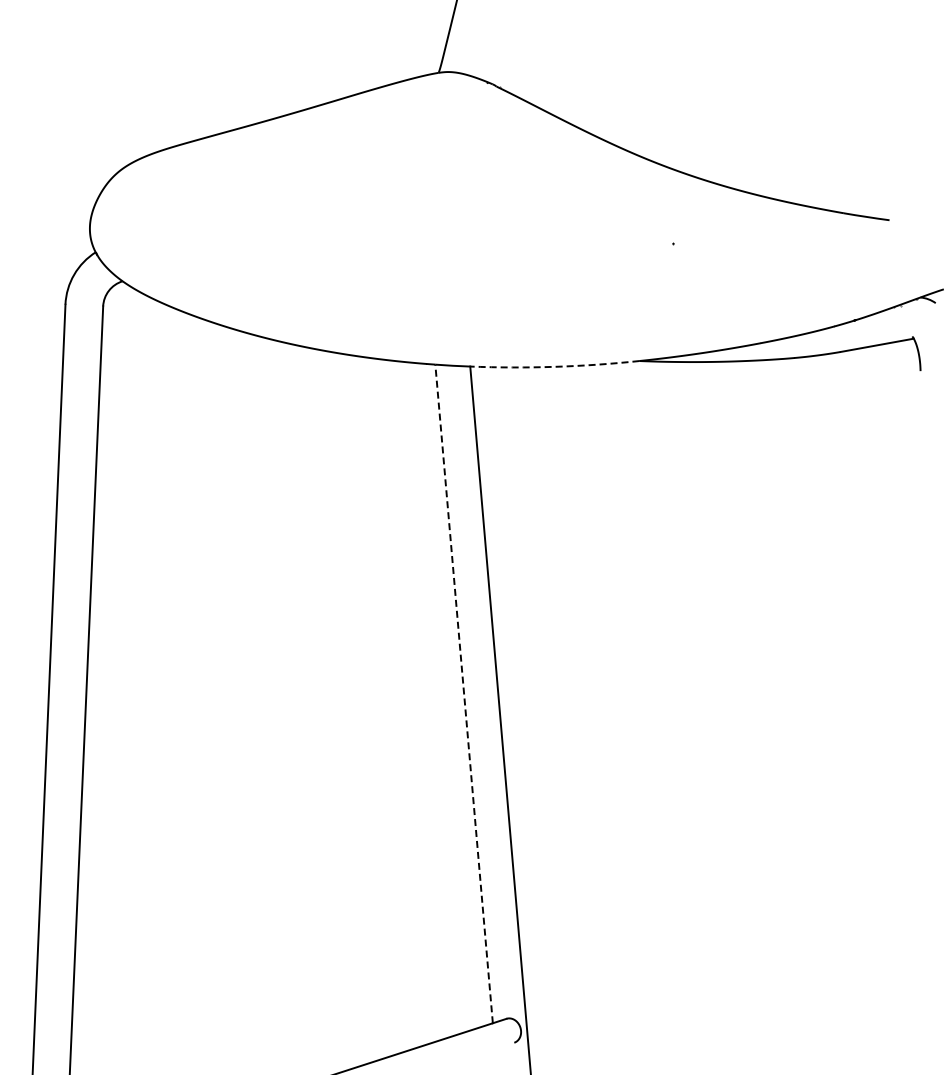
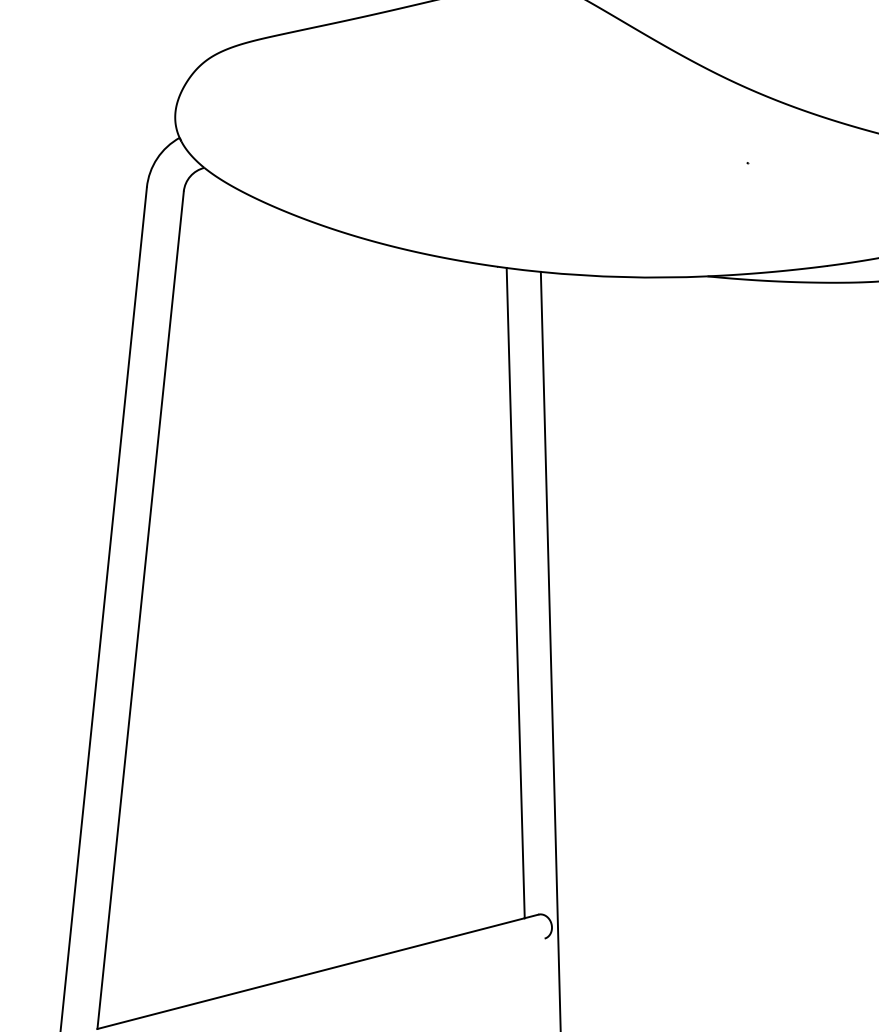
arc: (554, 366) -> (623, 276), dashed -> solid
line: (464, 693) -> (516, 592), dashed -> solid

